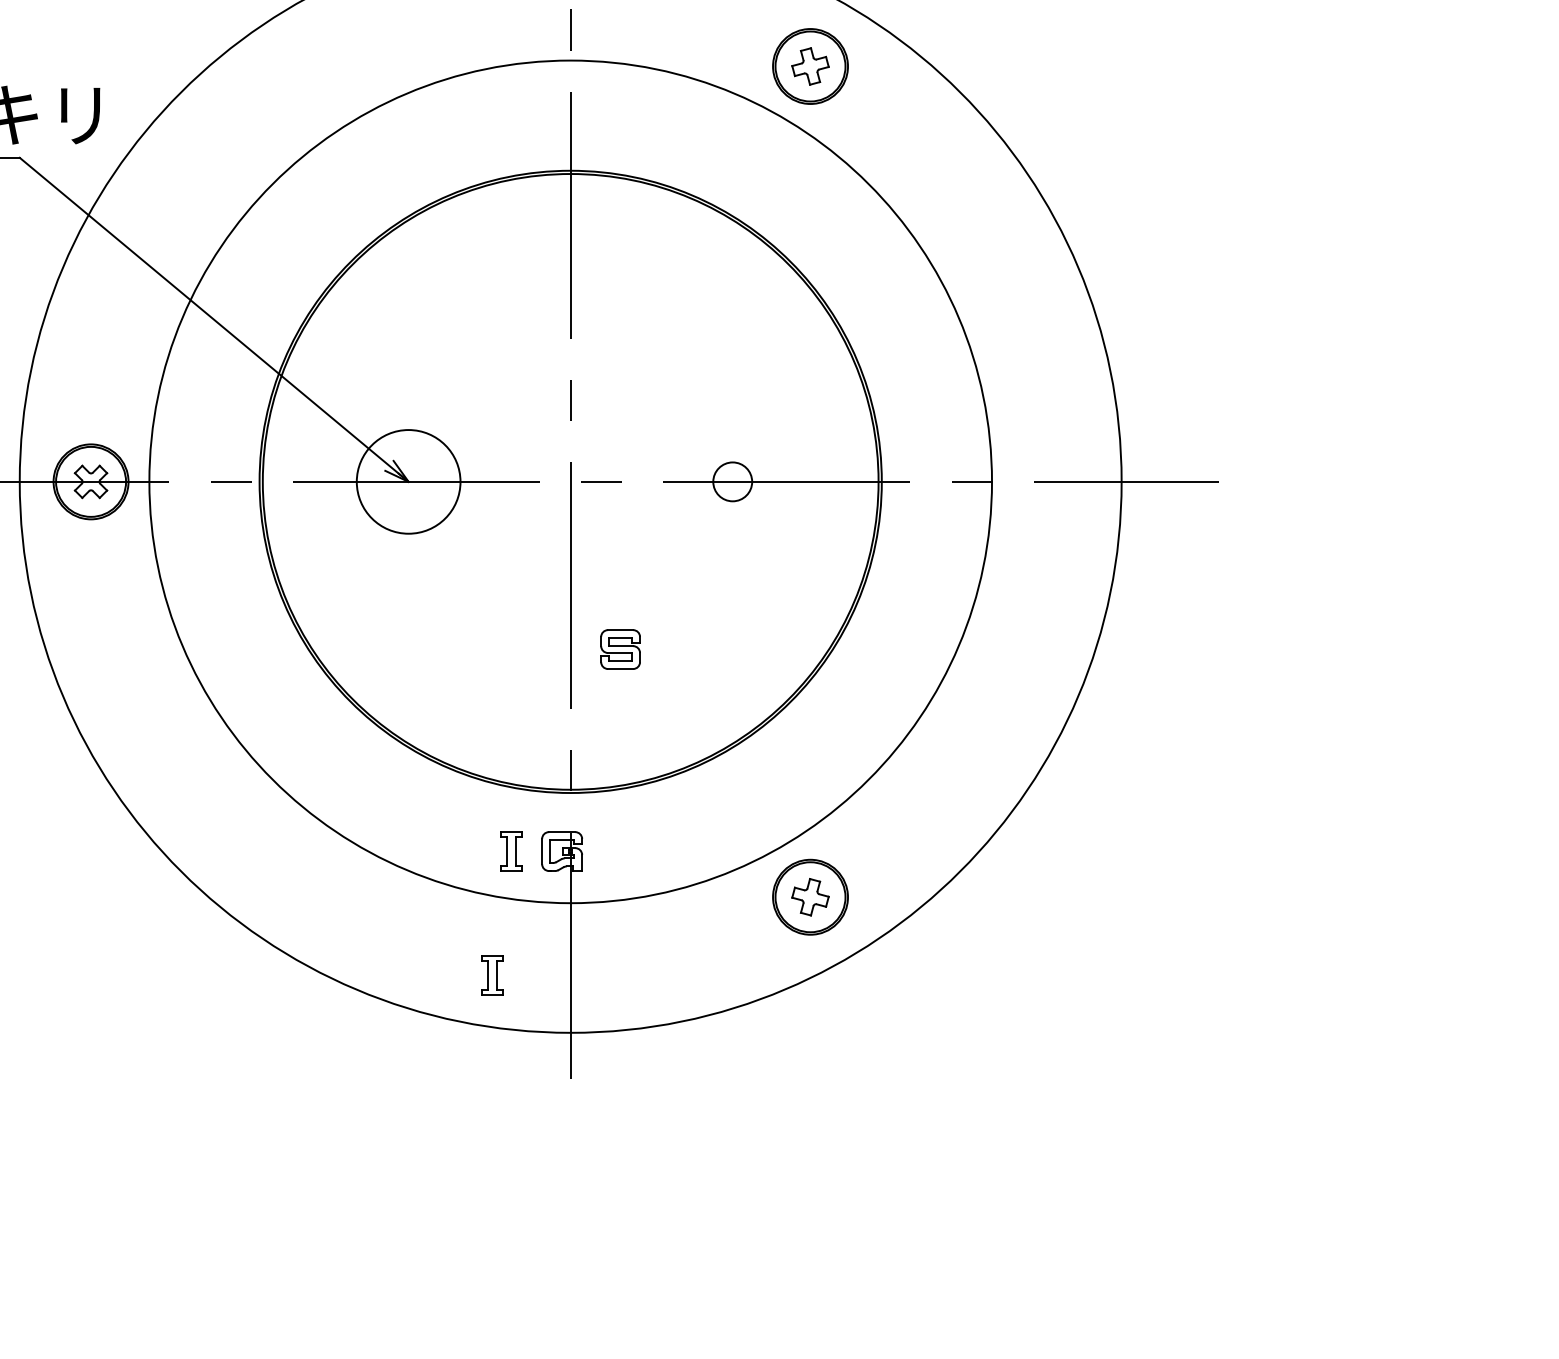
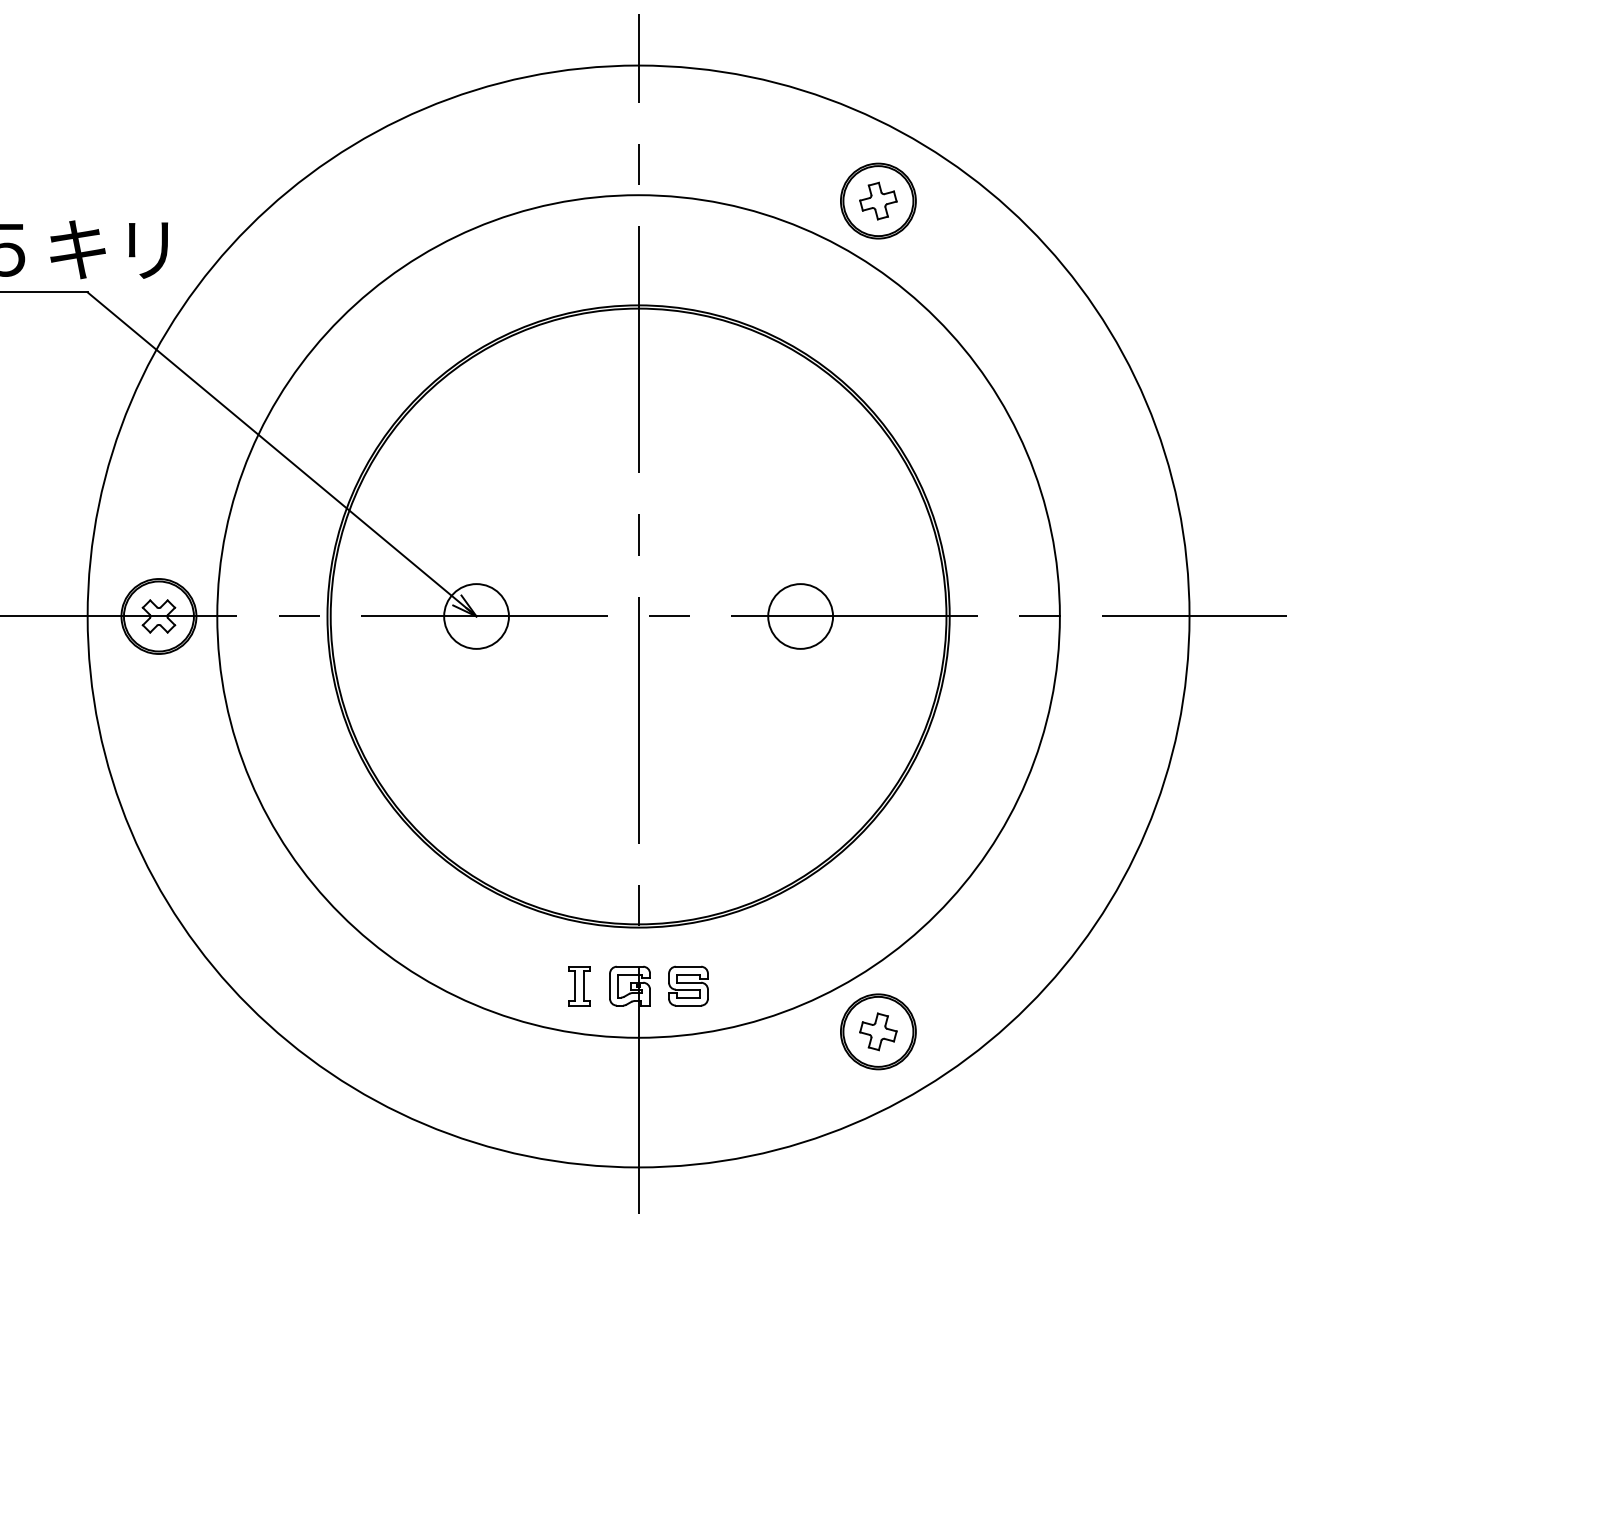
circle: (408, 481) -> (476, 616), size x0.62
circle: (732, 481) -> (800, 616), size x1.67
part: (620, 648) -> (688, 985), moved
part: (492, 975) -> (560, 1110), removed

